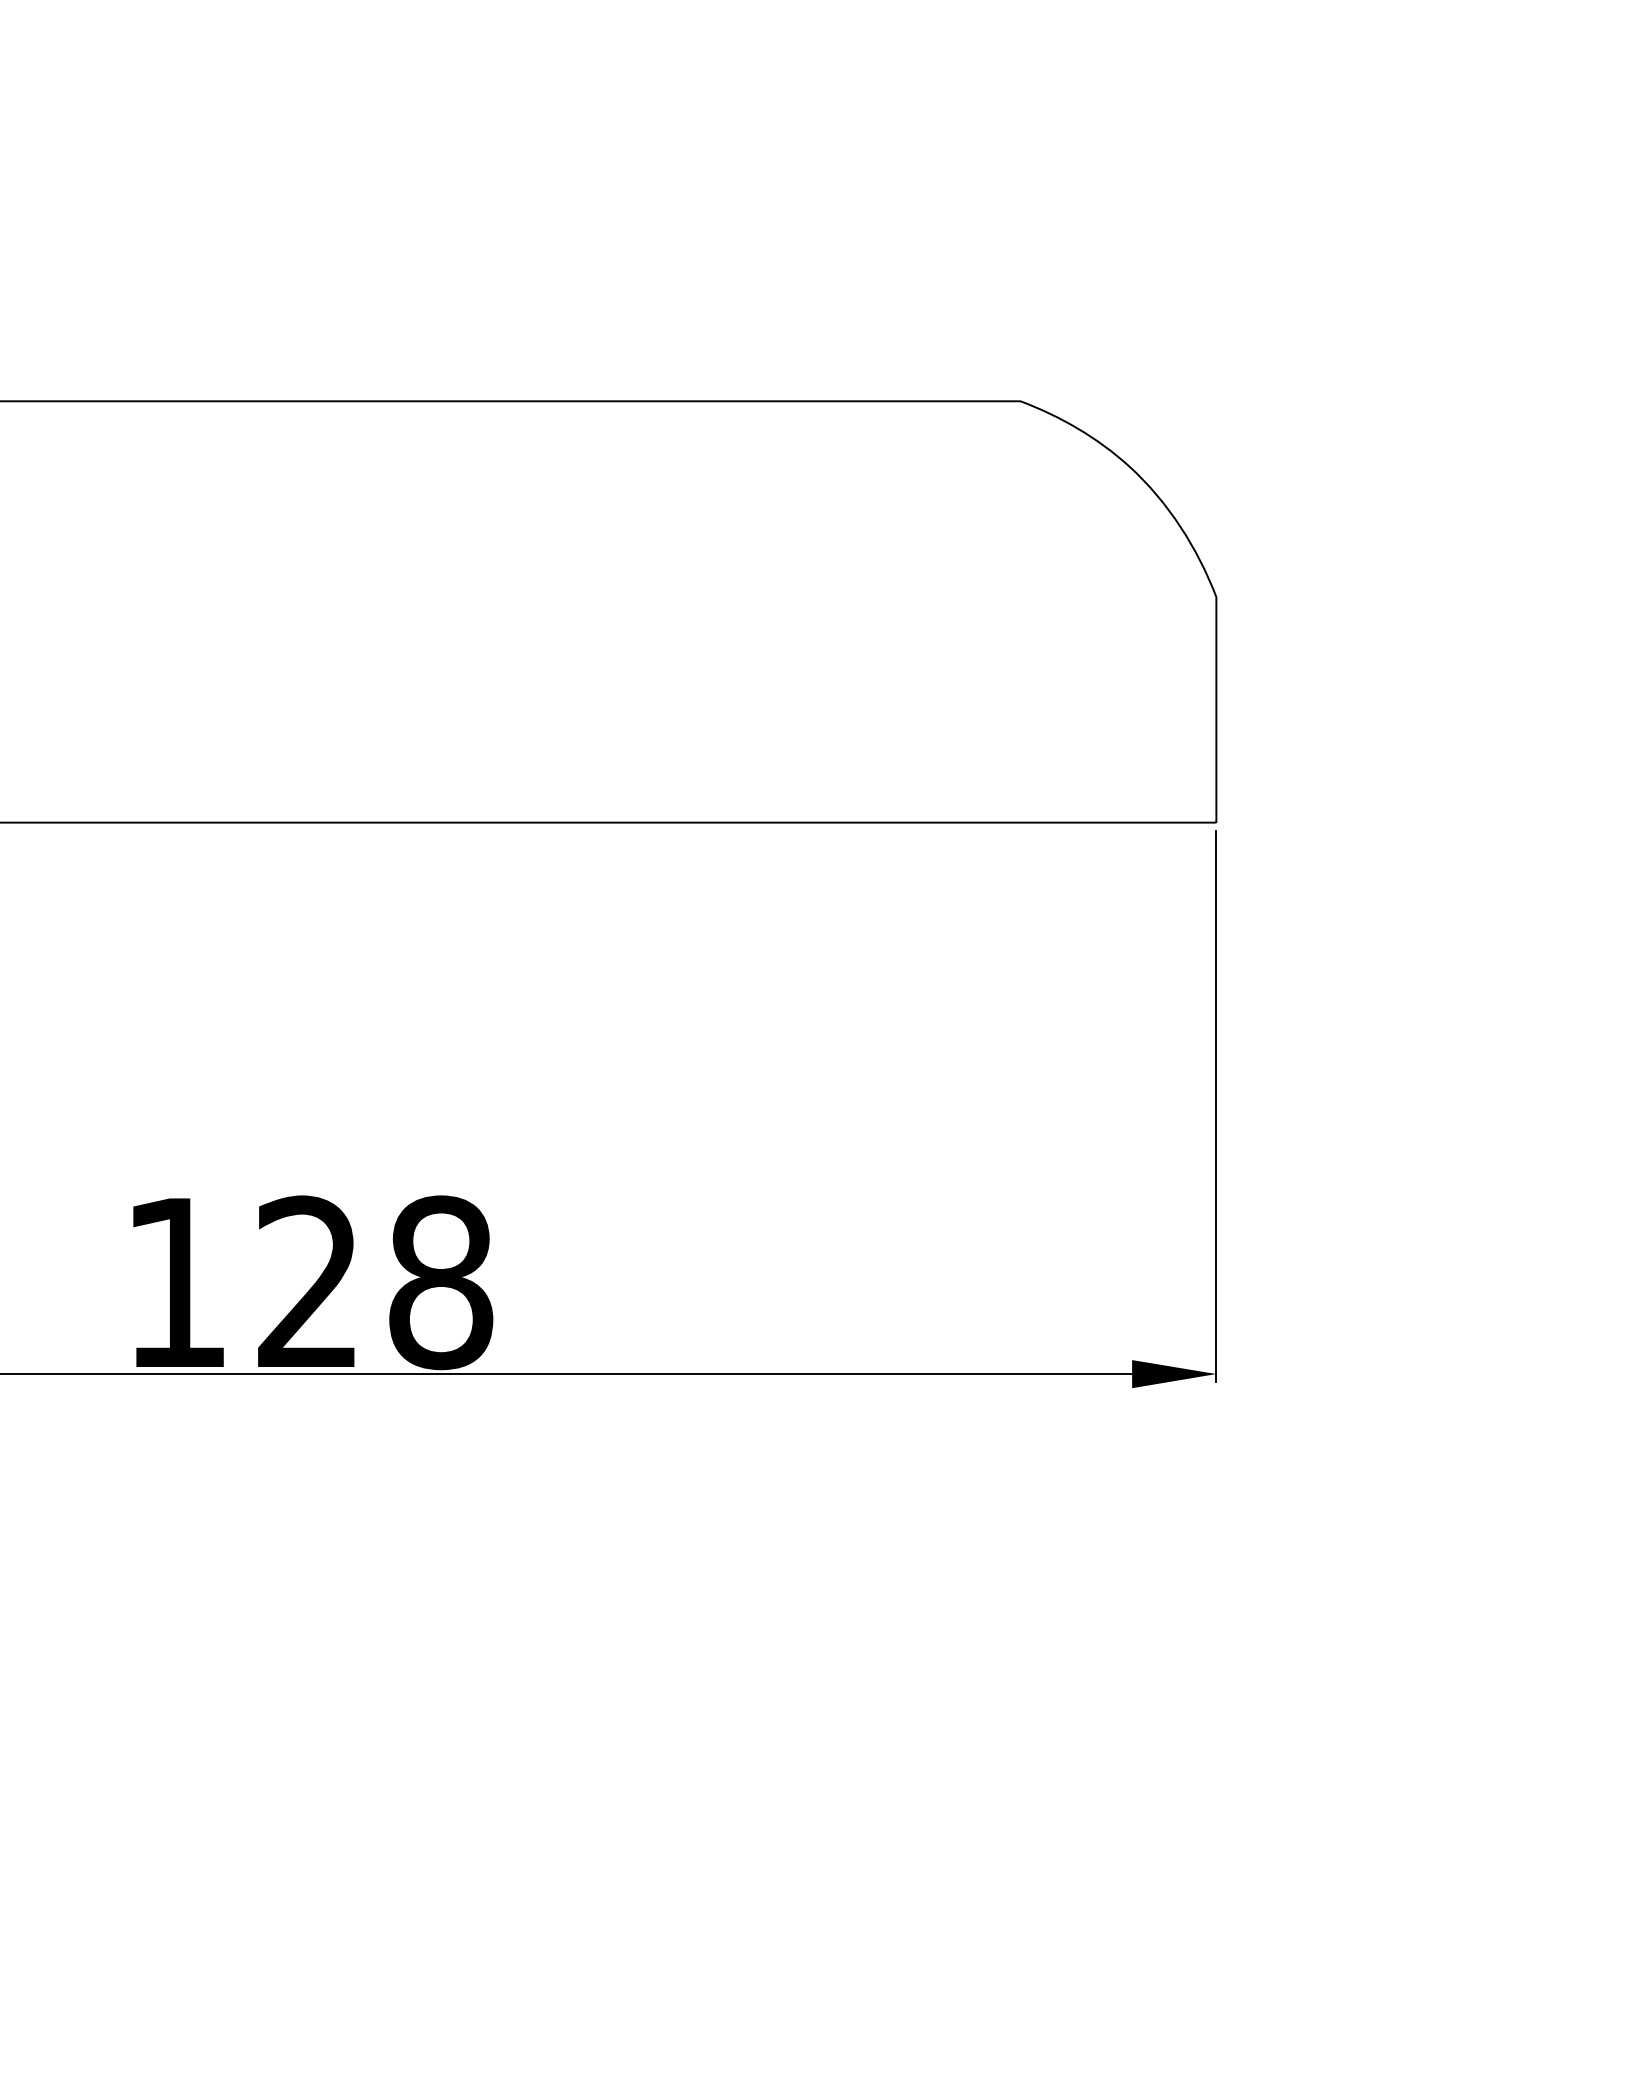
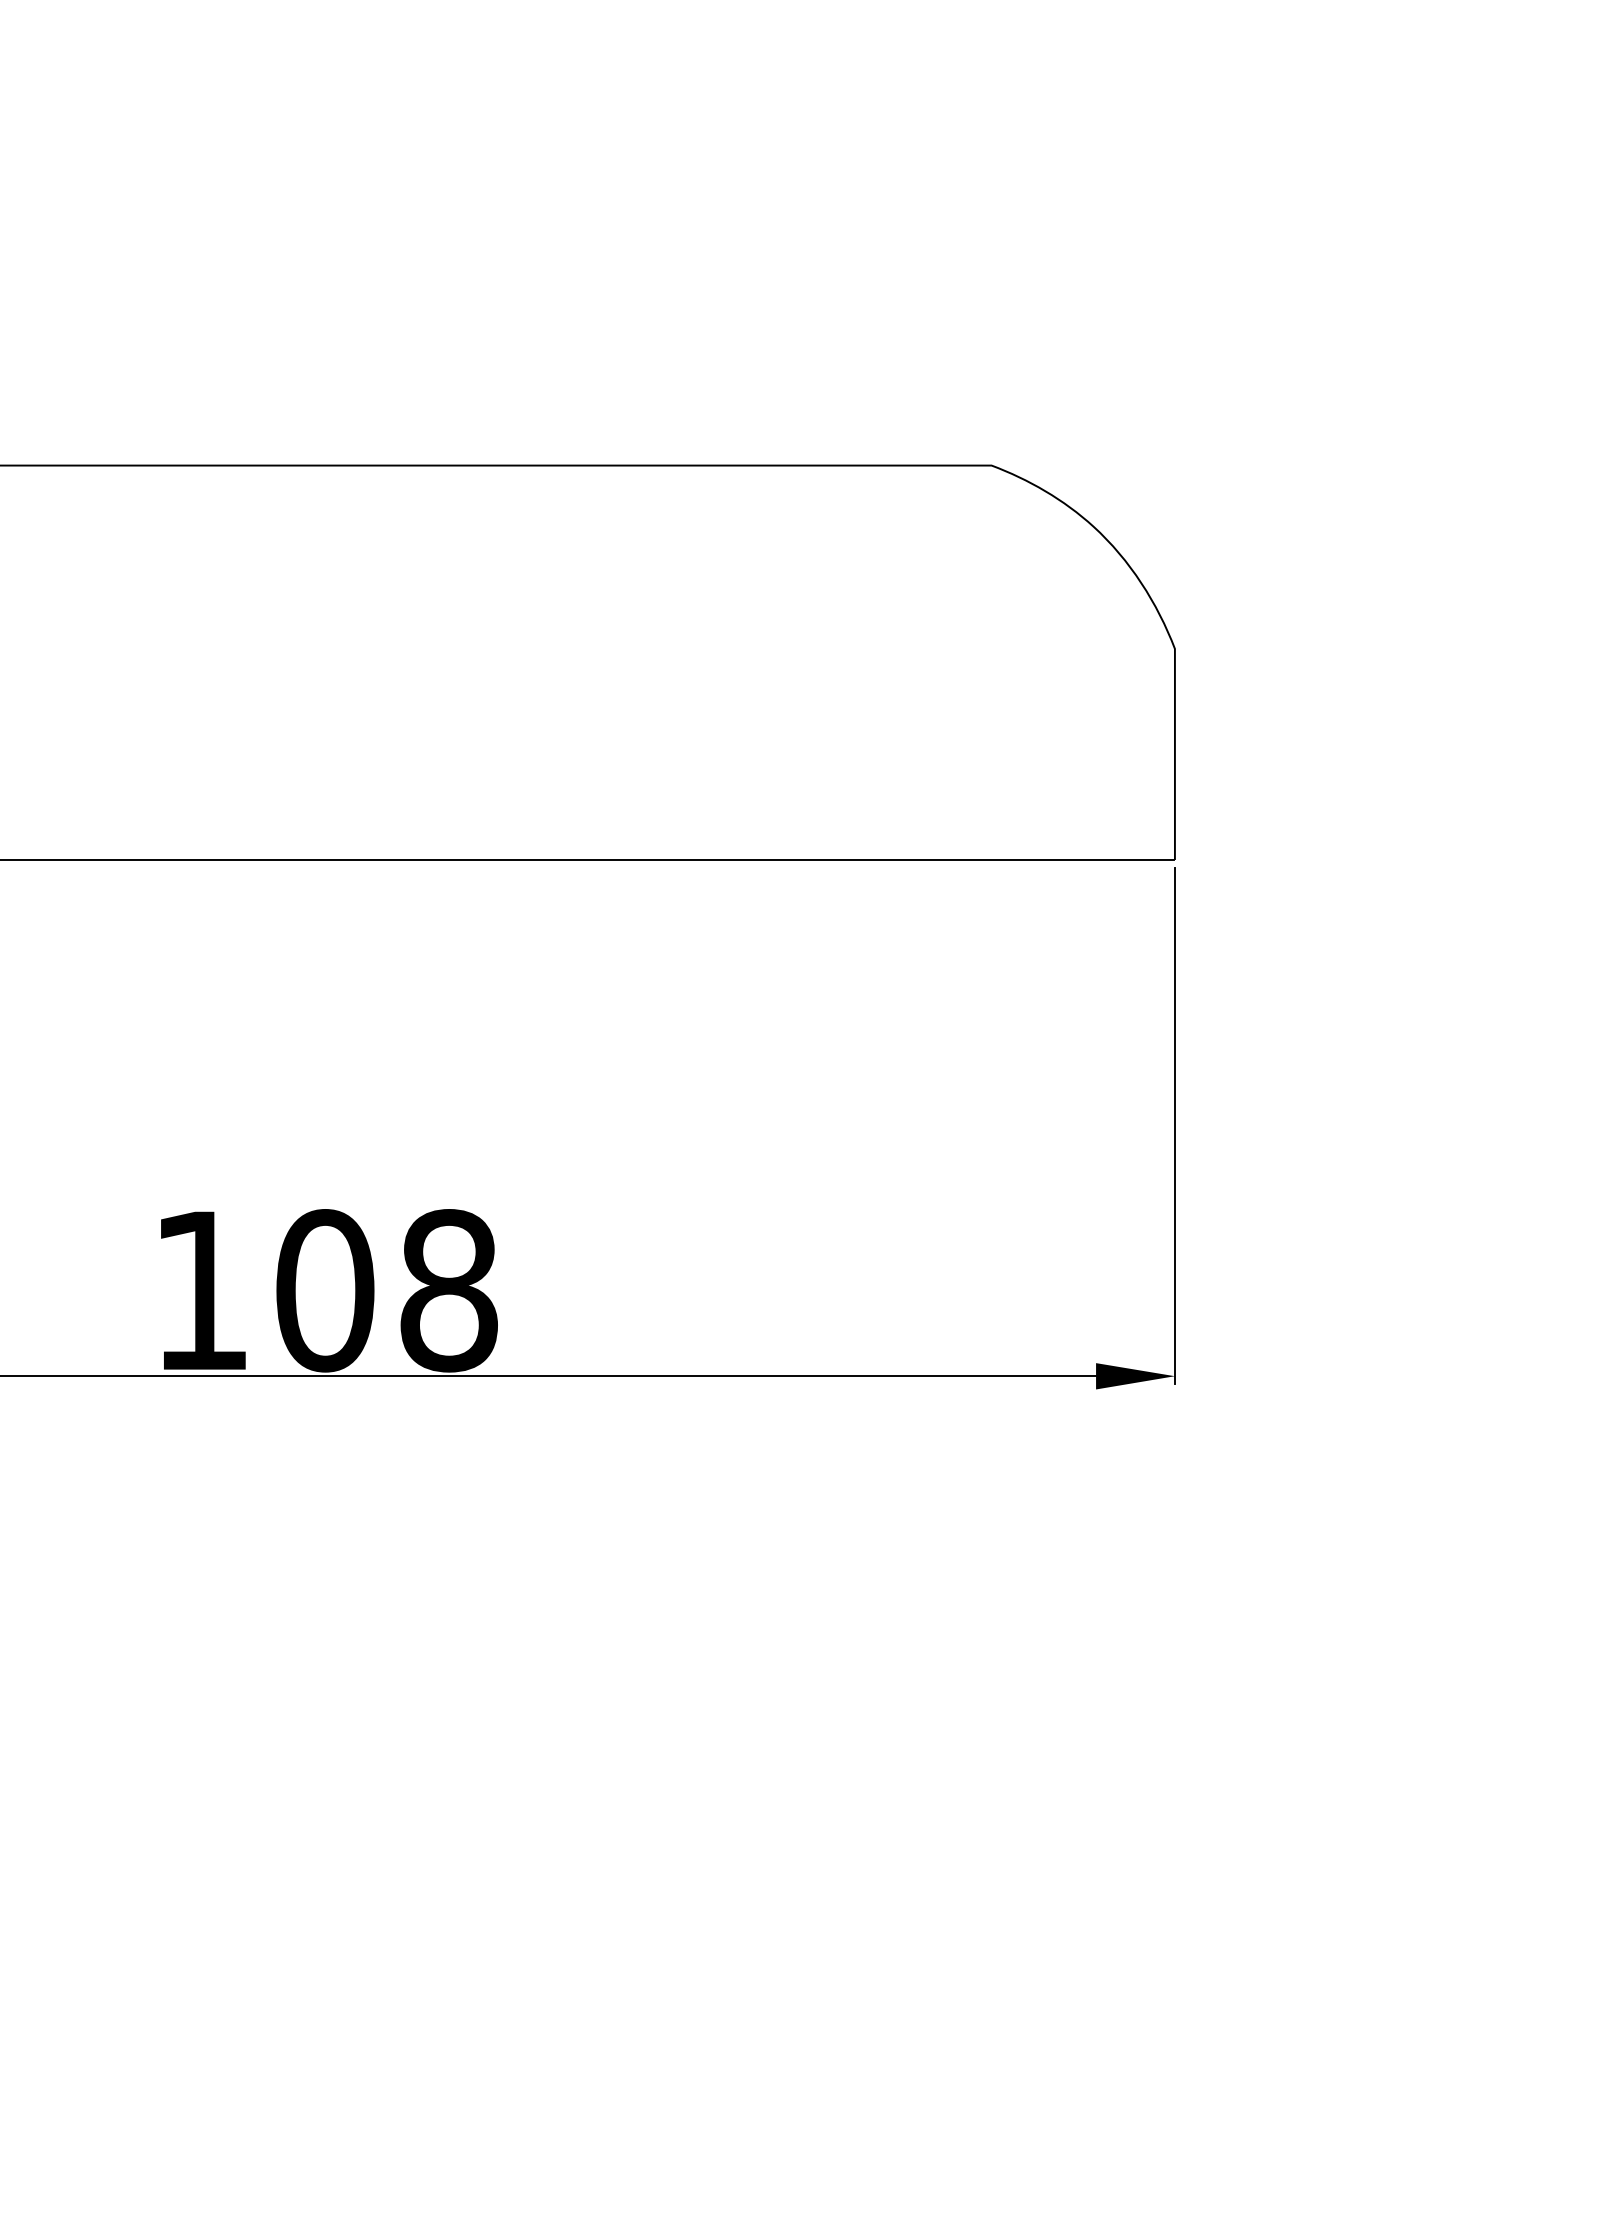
text: (309, 1282) -> (325, 1290), 128 -> 108

